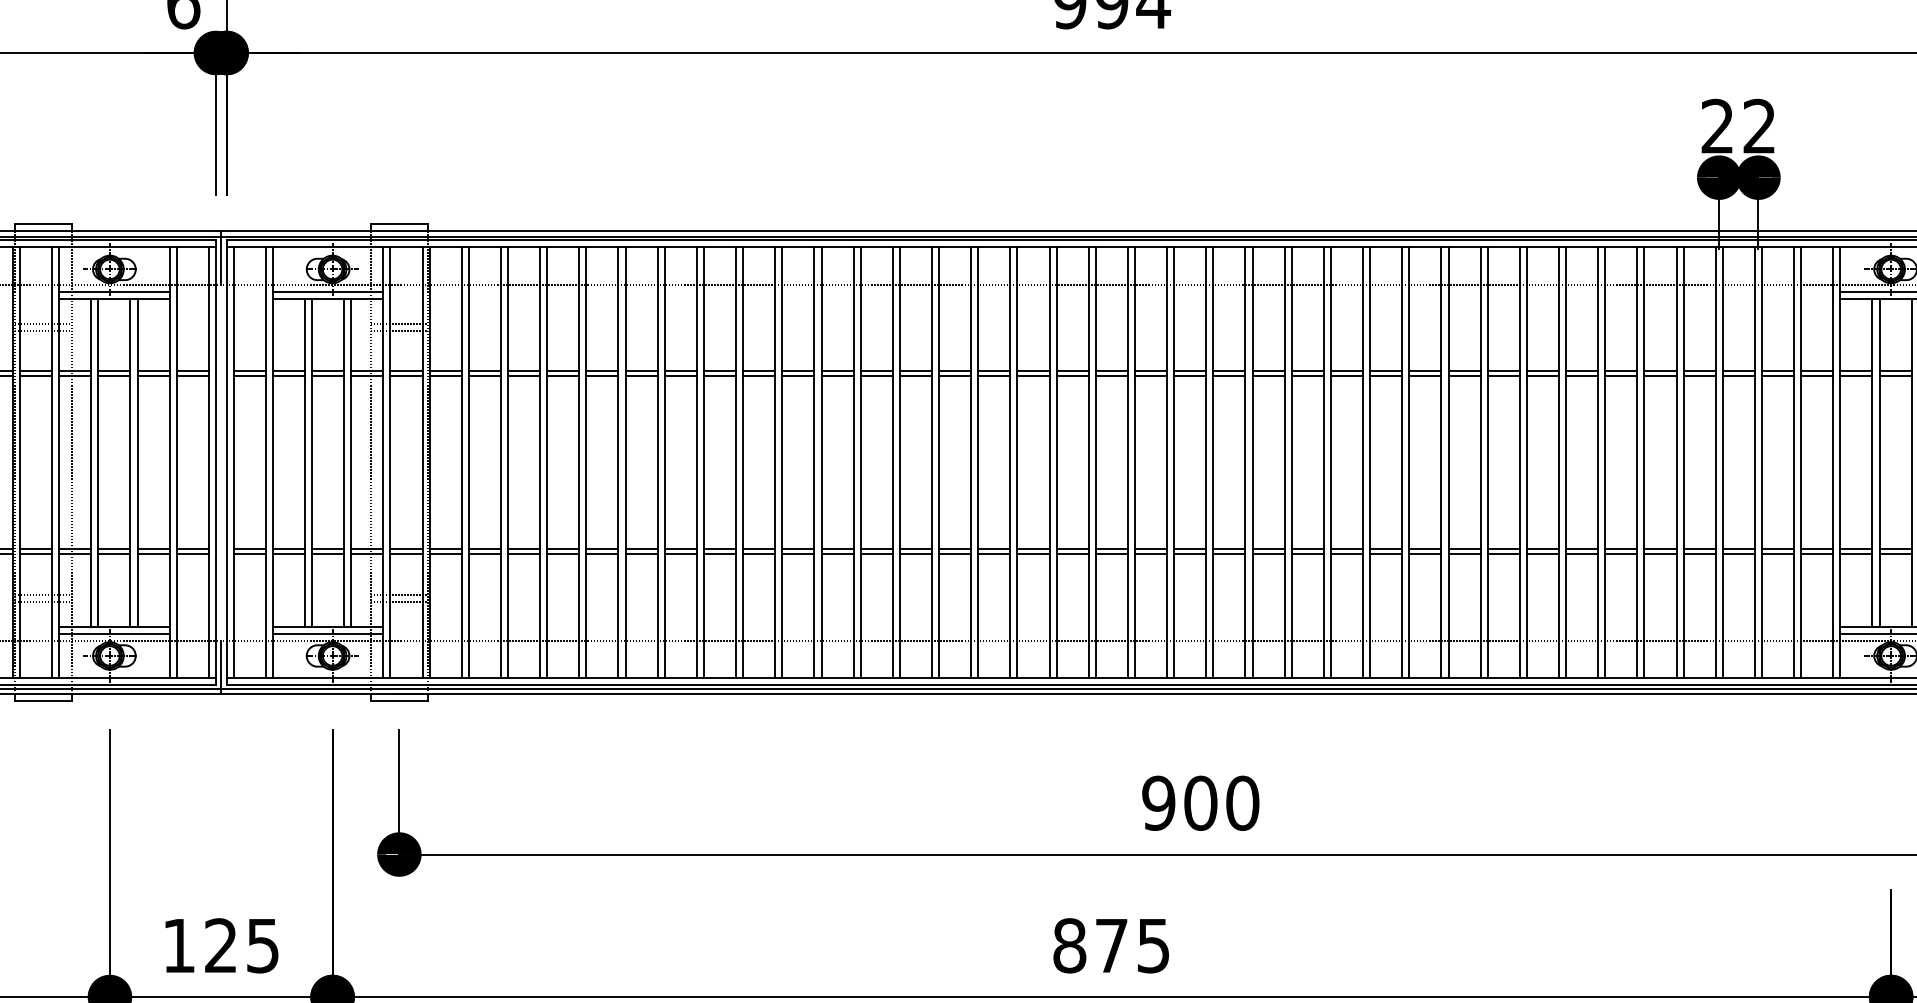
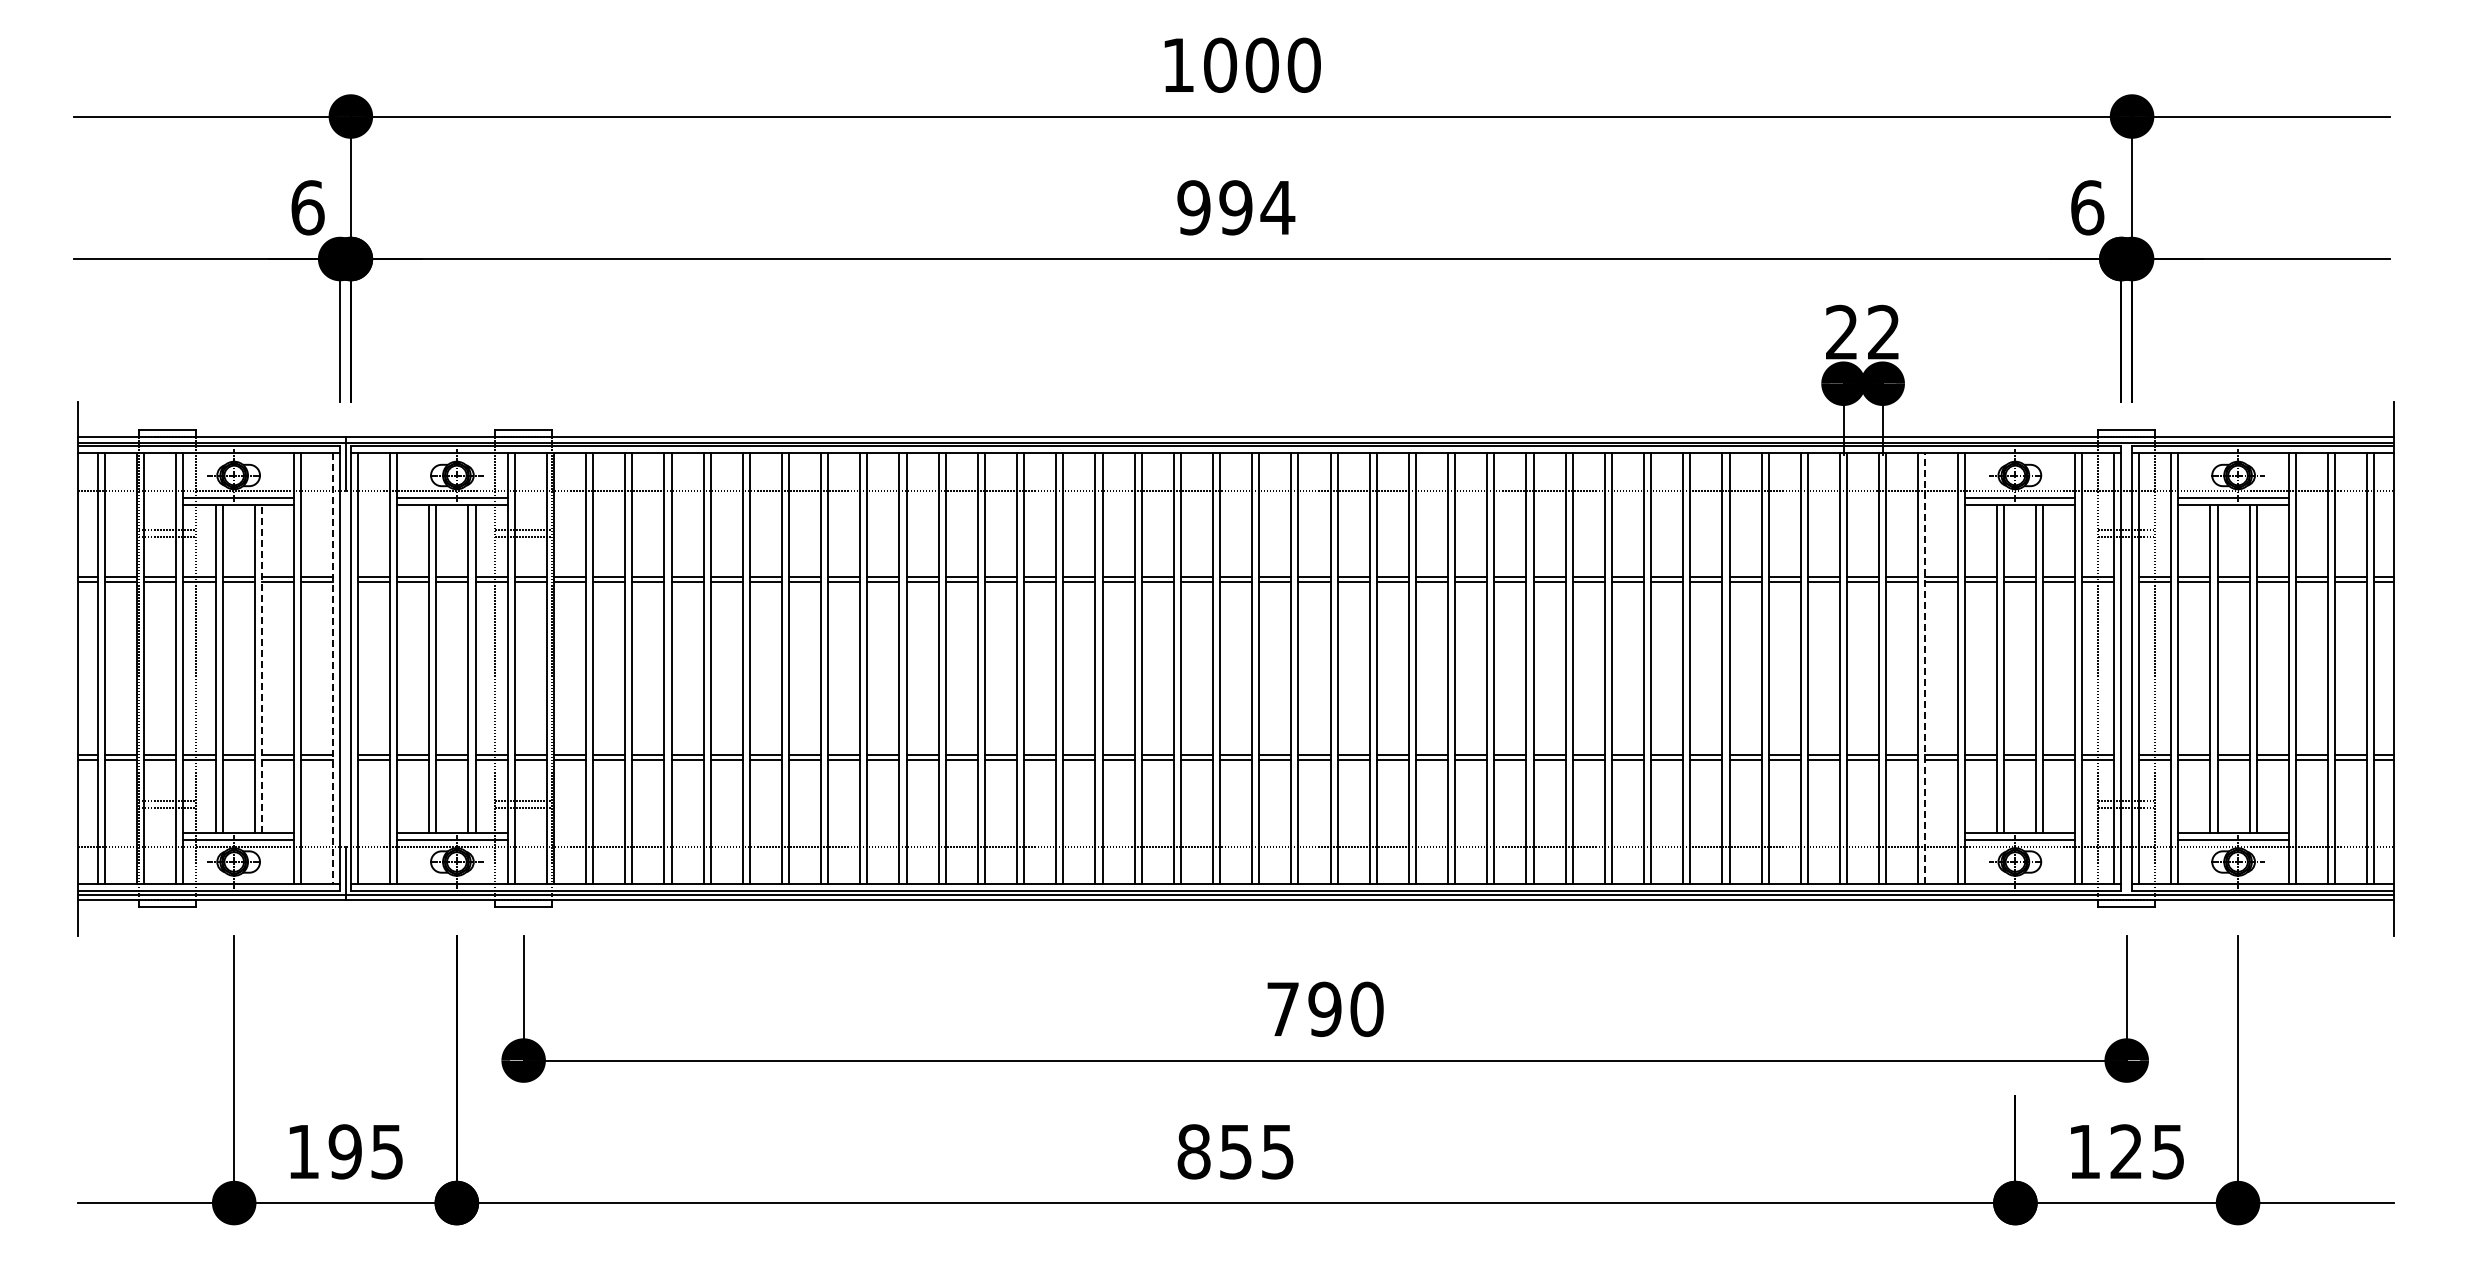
line: (137, 462) -> (261, 668), solid -> dashed
line: (209, 462) -> (333, 668), solid -> dashed
line: (1801, 462) -> (1925, 668), solid -> dashed
text: (1179, 803) -> (1303, 1009), 900 -> 790
text: (220, 945) -> (344, 1151), 125 -> 195
text: (1111, 946) -> (1235, 1152), 875 -> 855

